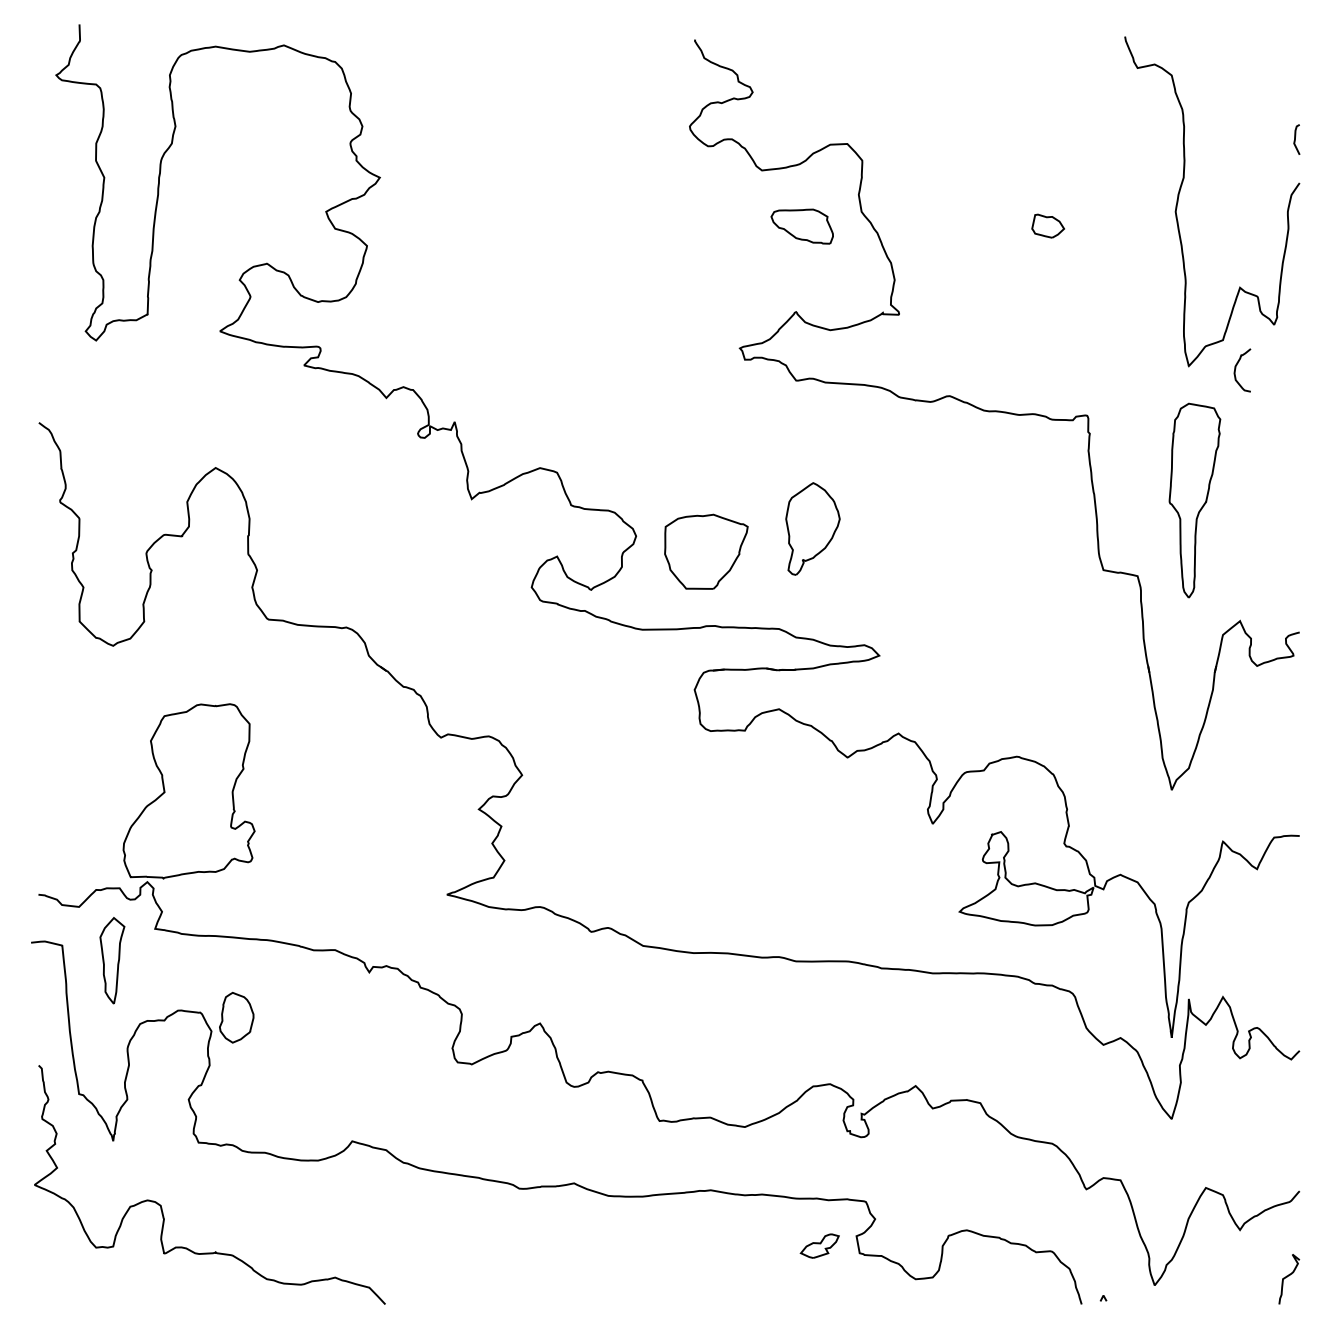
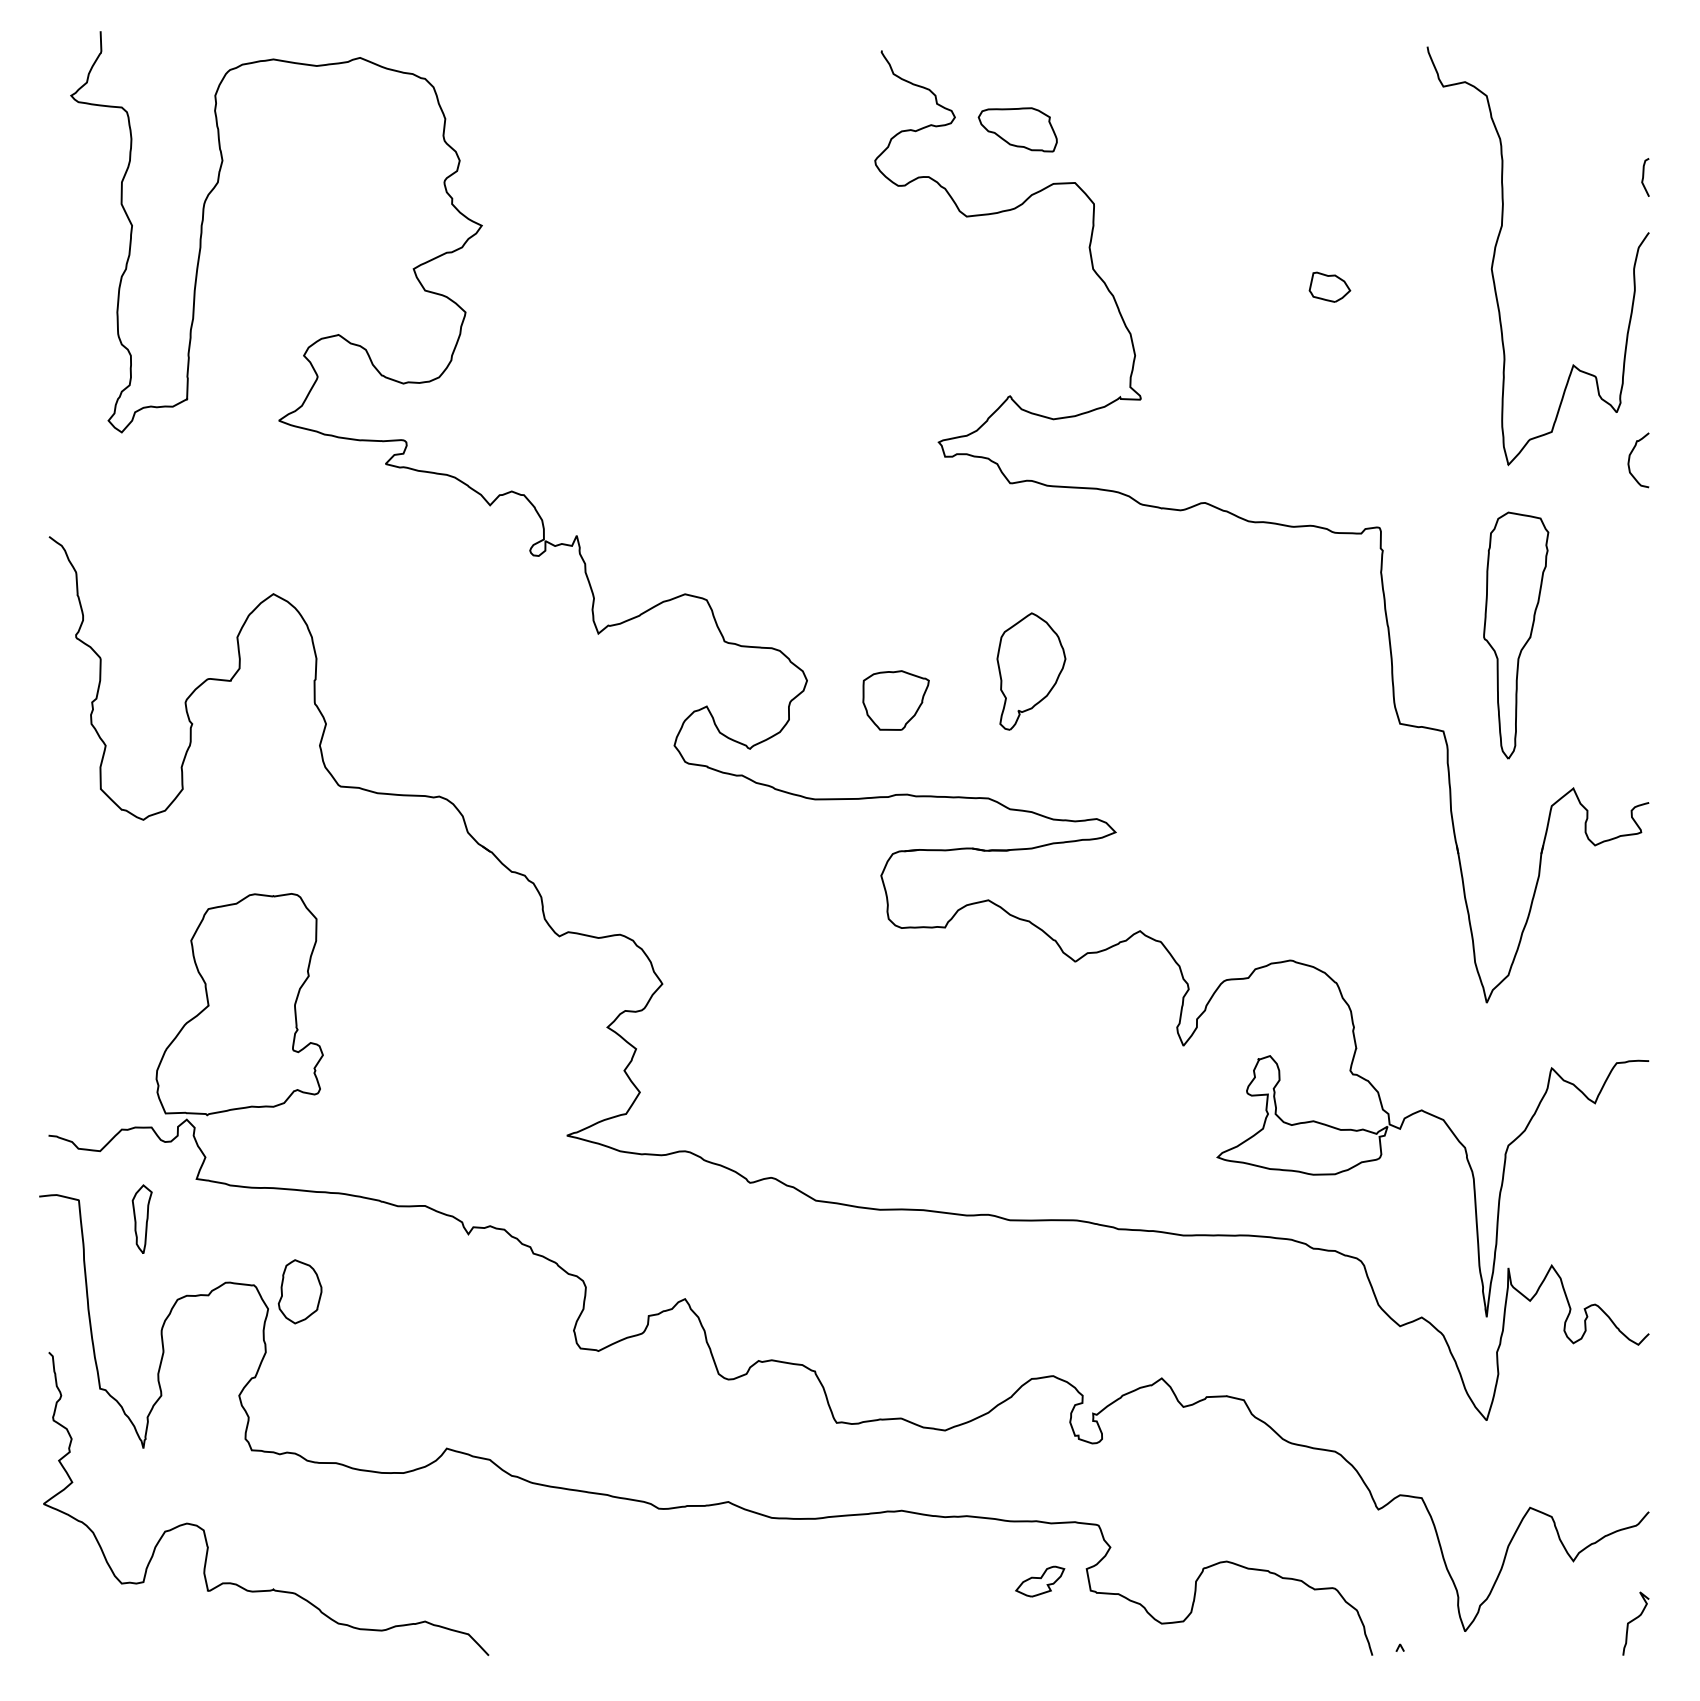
part: (801, 226) -> (1017, 129), moved
curve: (1236, 368) -> (1630, 458), moved
part: (705, 551) -> (895, 700), size x0.62
part: (111, 959) -> (141, 1218), size x0.62

